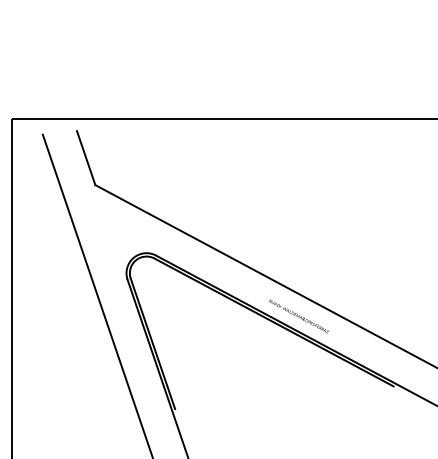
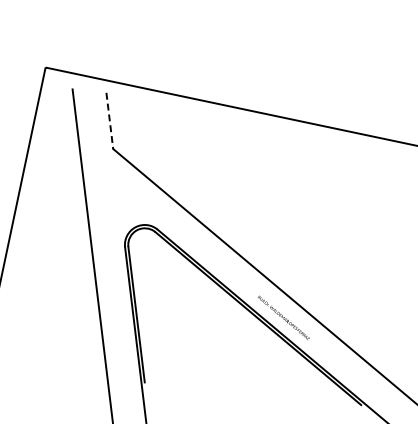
line: (86, 158) -> (110, 121), solid -> dashed

